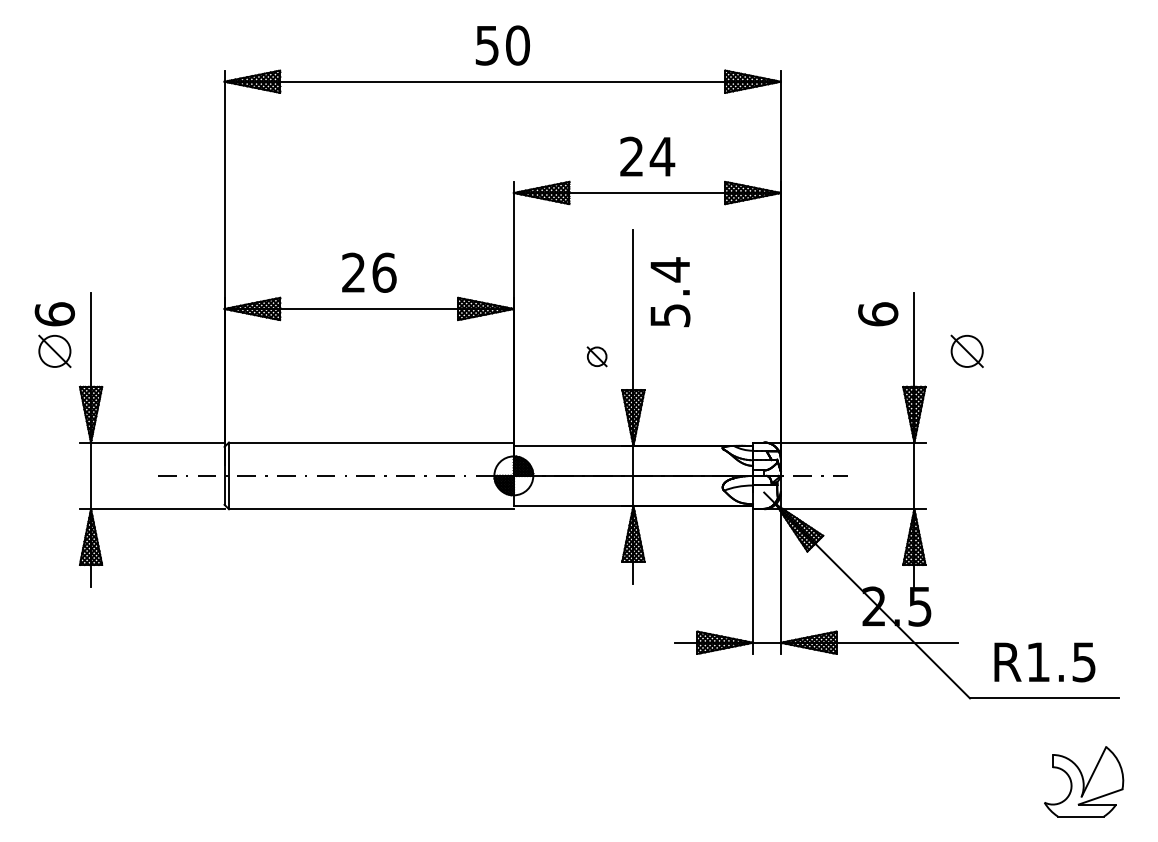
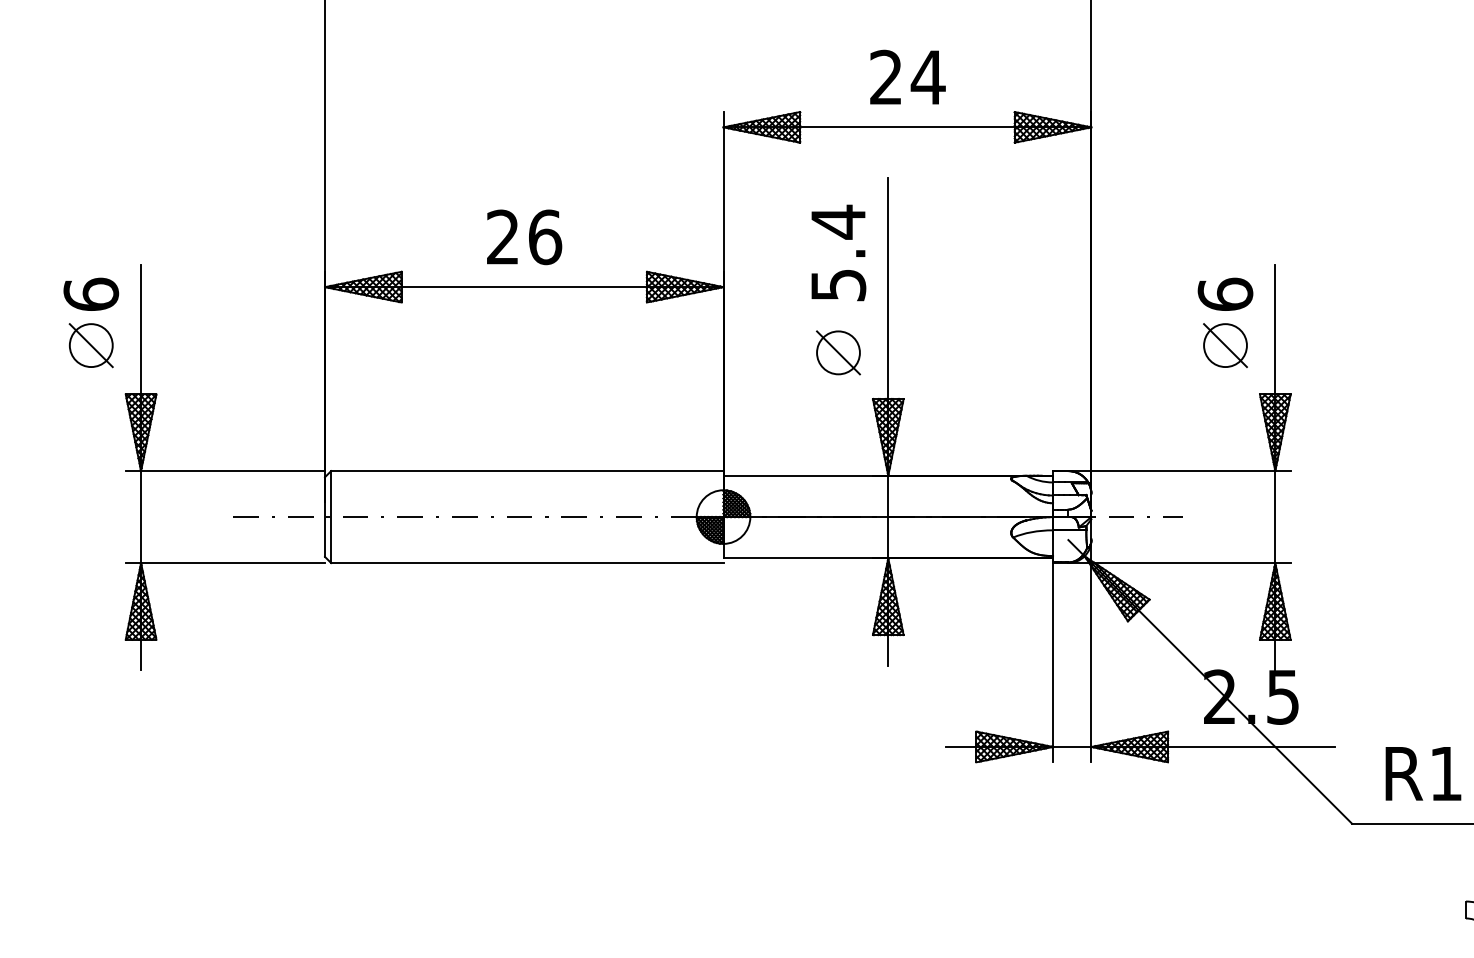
text: (670, 292) -> (838, 253), moved
part: (966, 350) -> (1224, 344), moved
part: (596, 356) -> (837, 352), size x1.67

